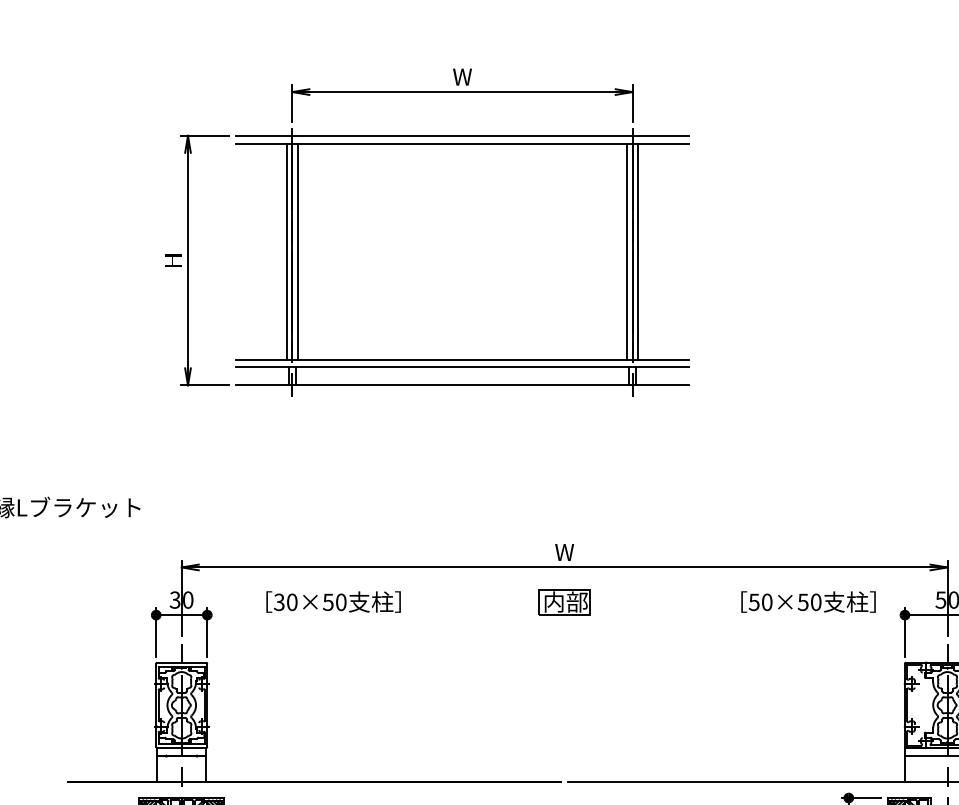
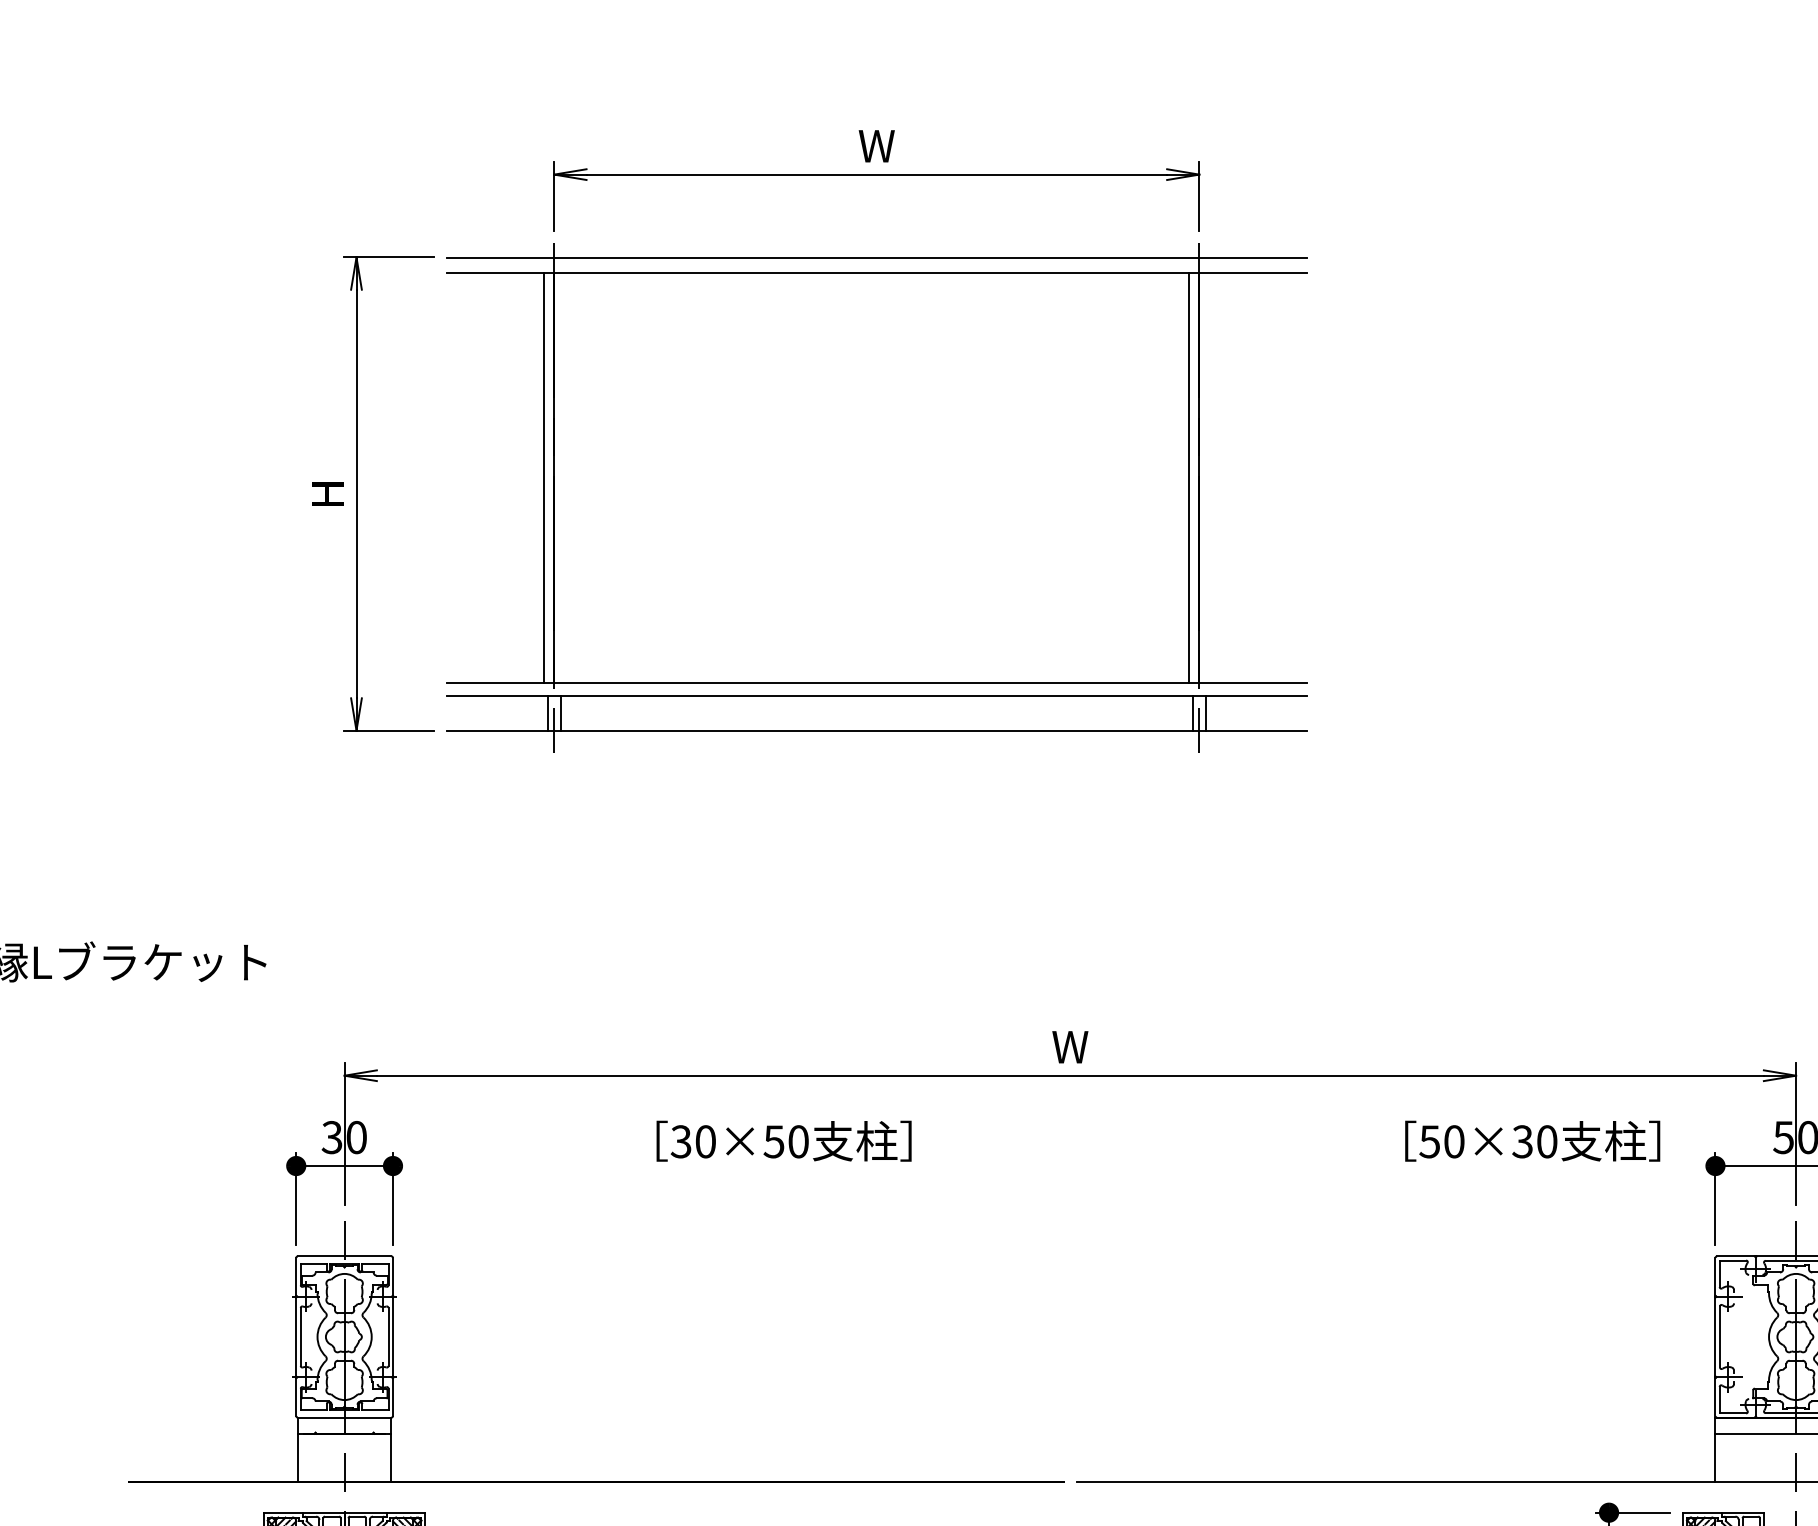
line: (298, 251) -> (565, 476), removed
line: (638, 251) -> (1210, 476), removed
text: (333, 601) -> (783, 1140), moved
text: (803, 601) -> (1523, 1140), 50×50 -> 50×30
part: (564, 602) -> (1070, 1142), removed

